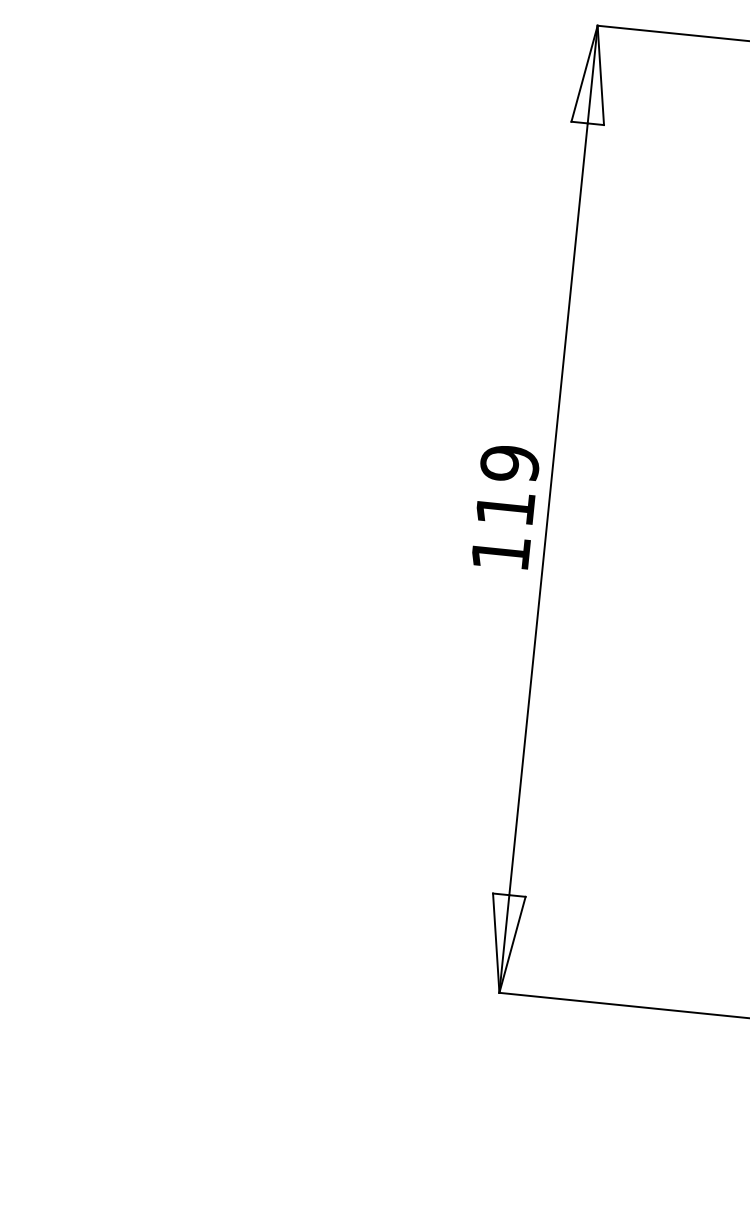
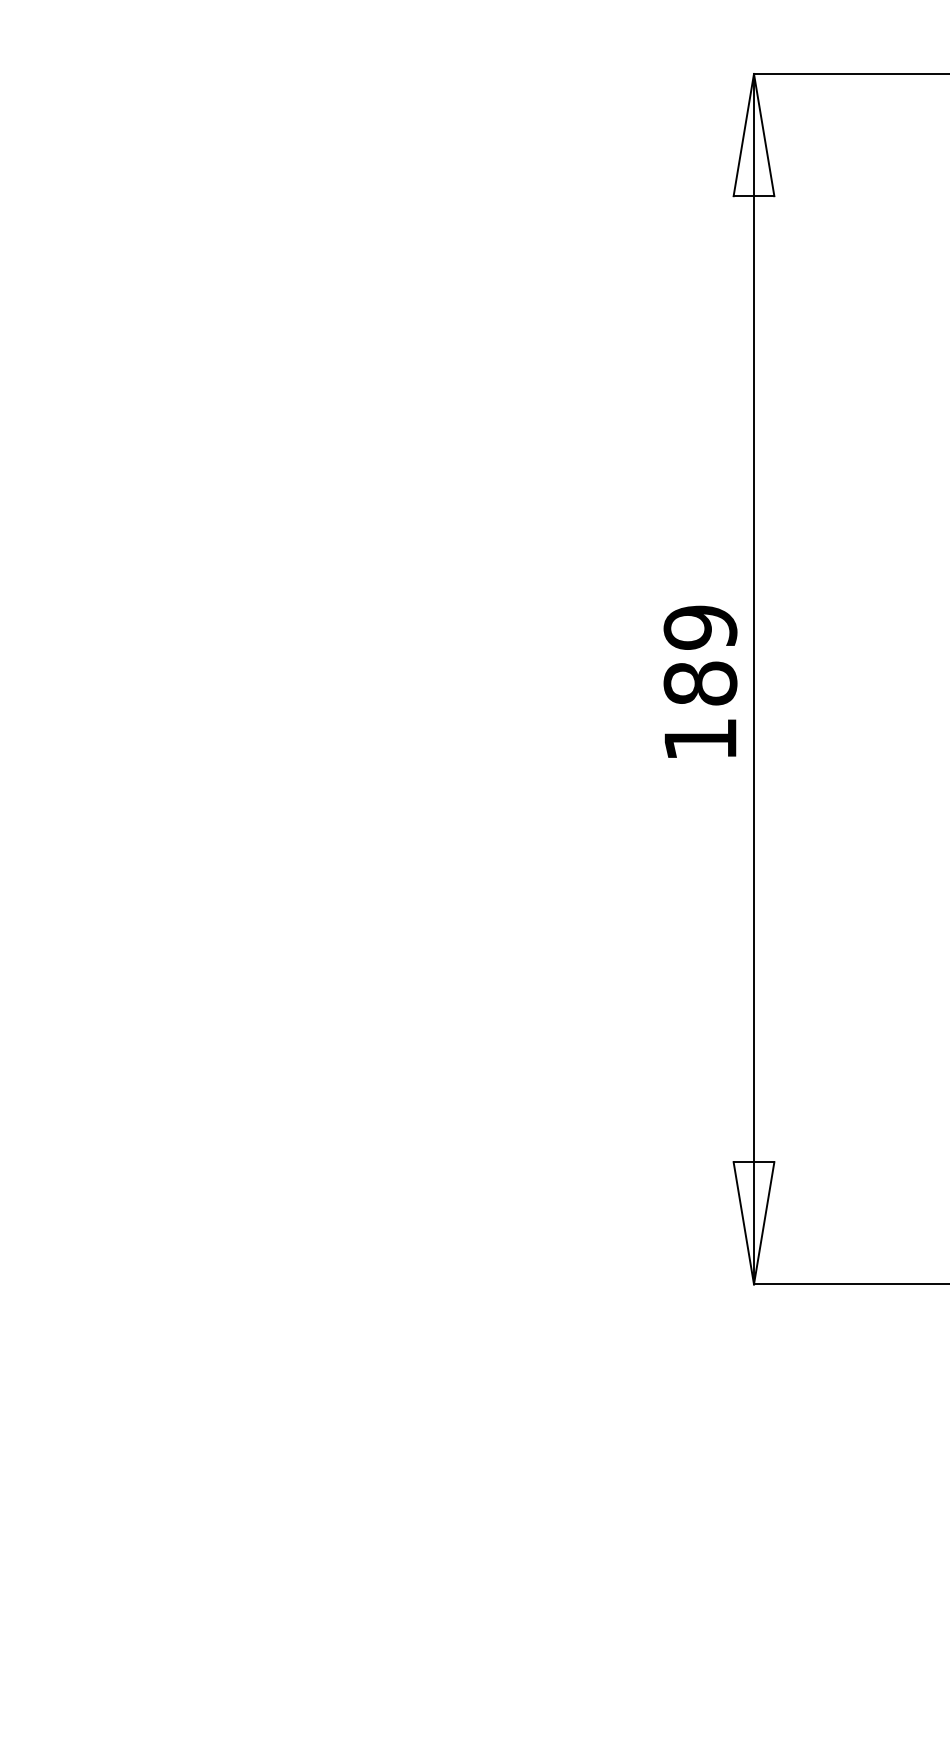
text: (505, 508) -> (700, 683), 119 -> 189

